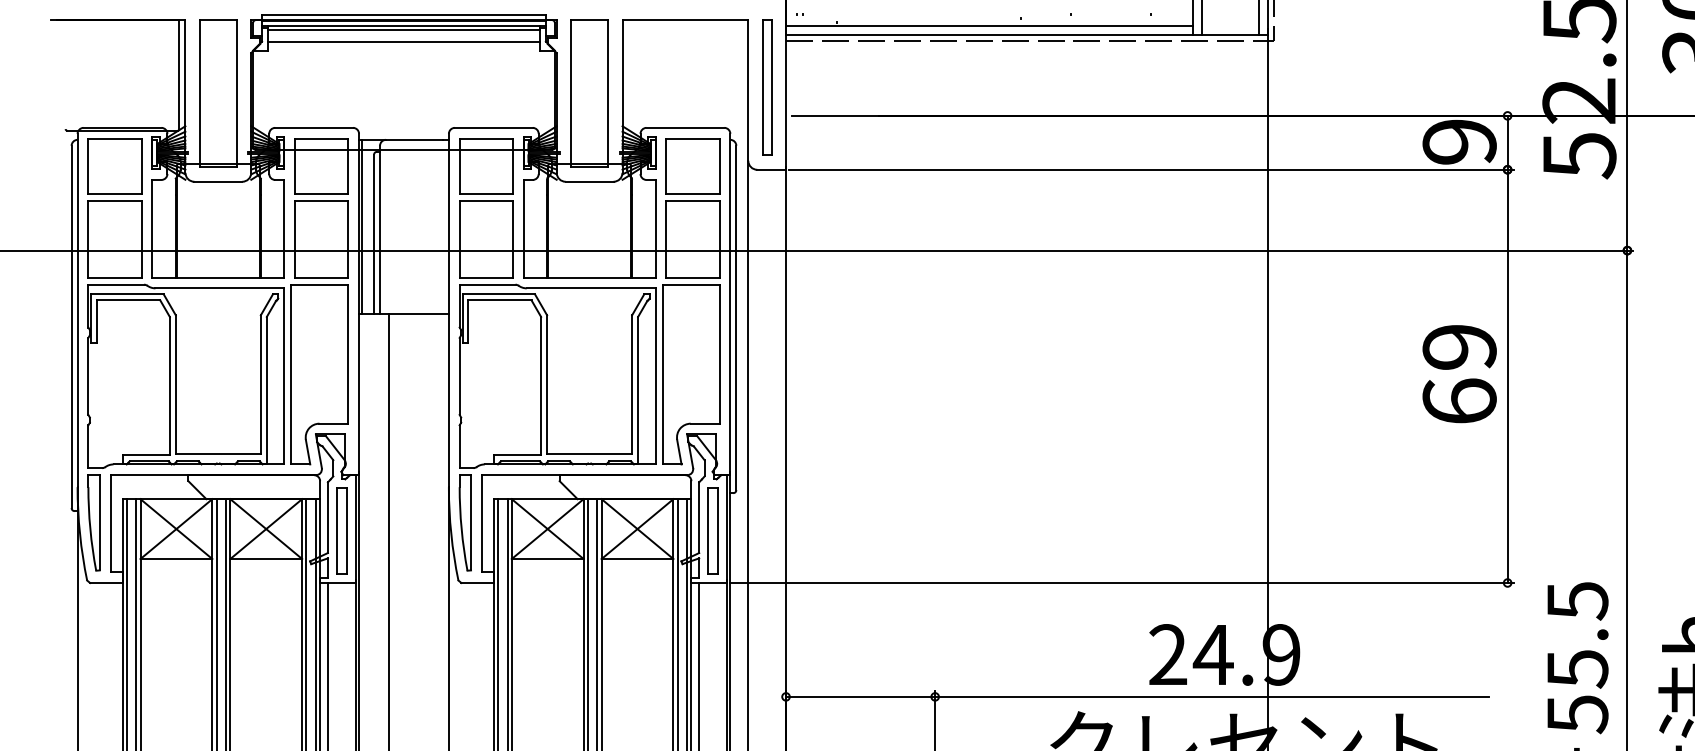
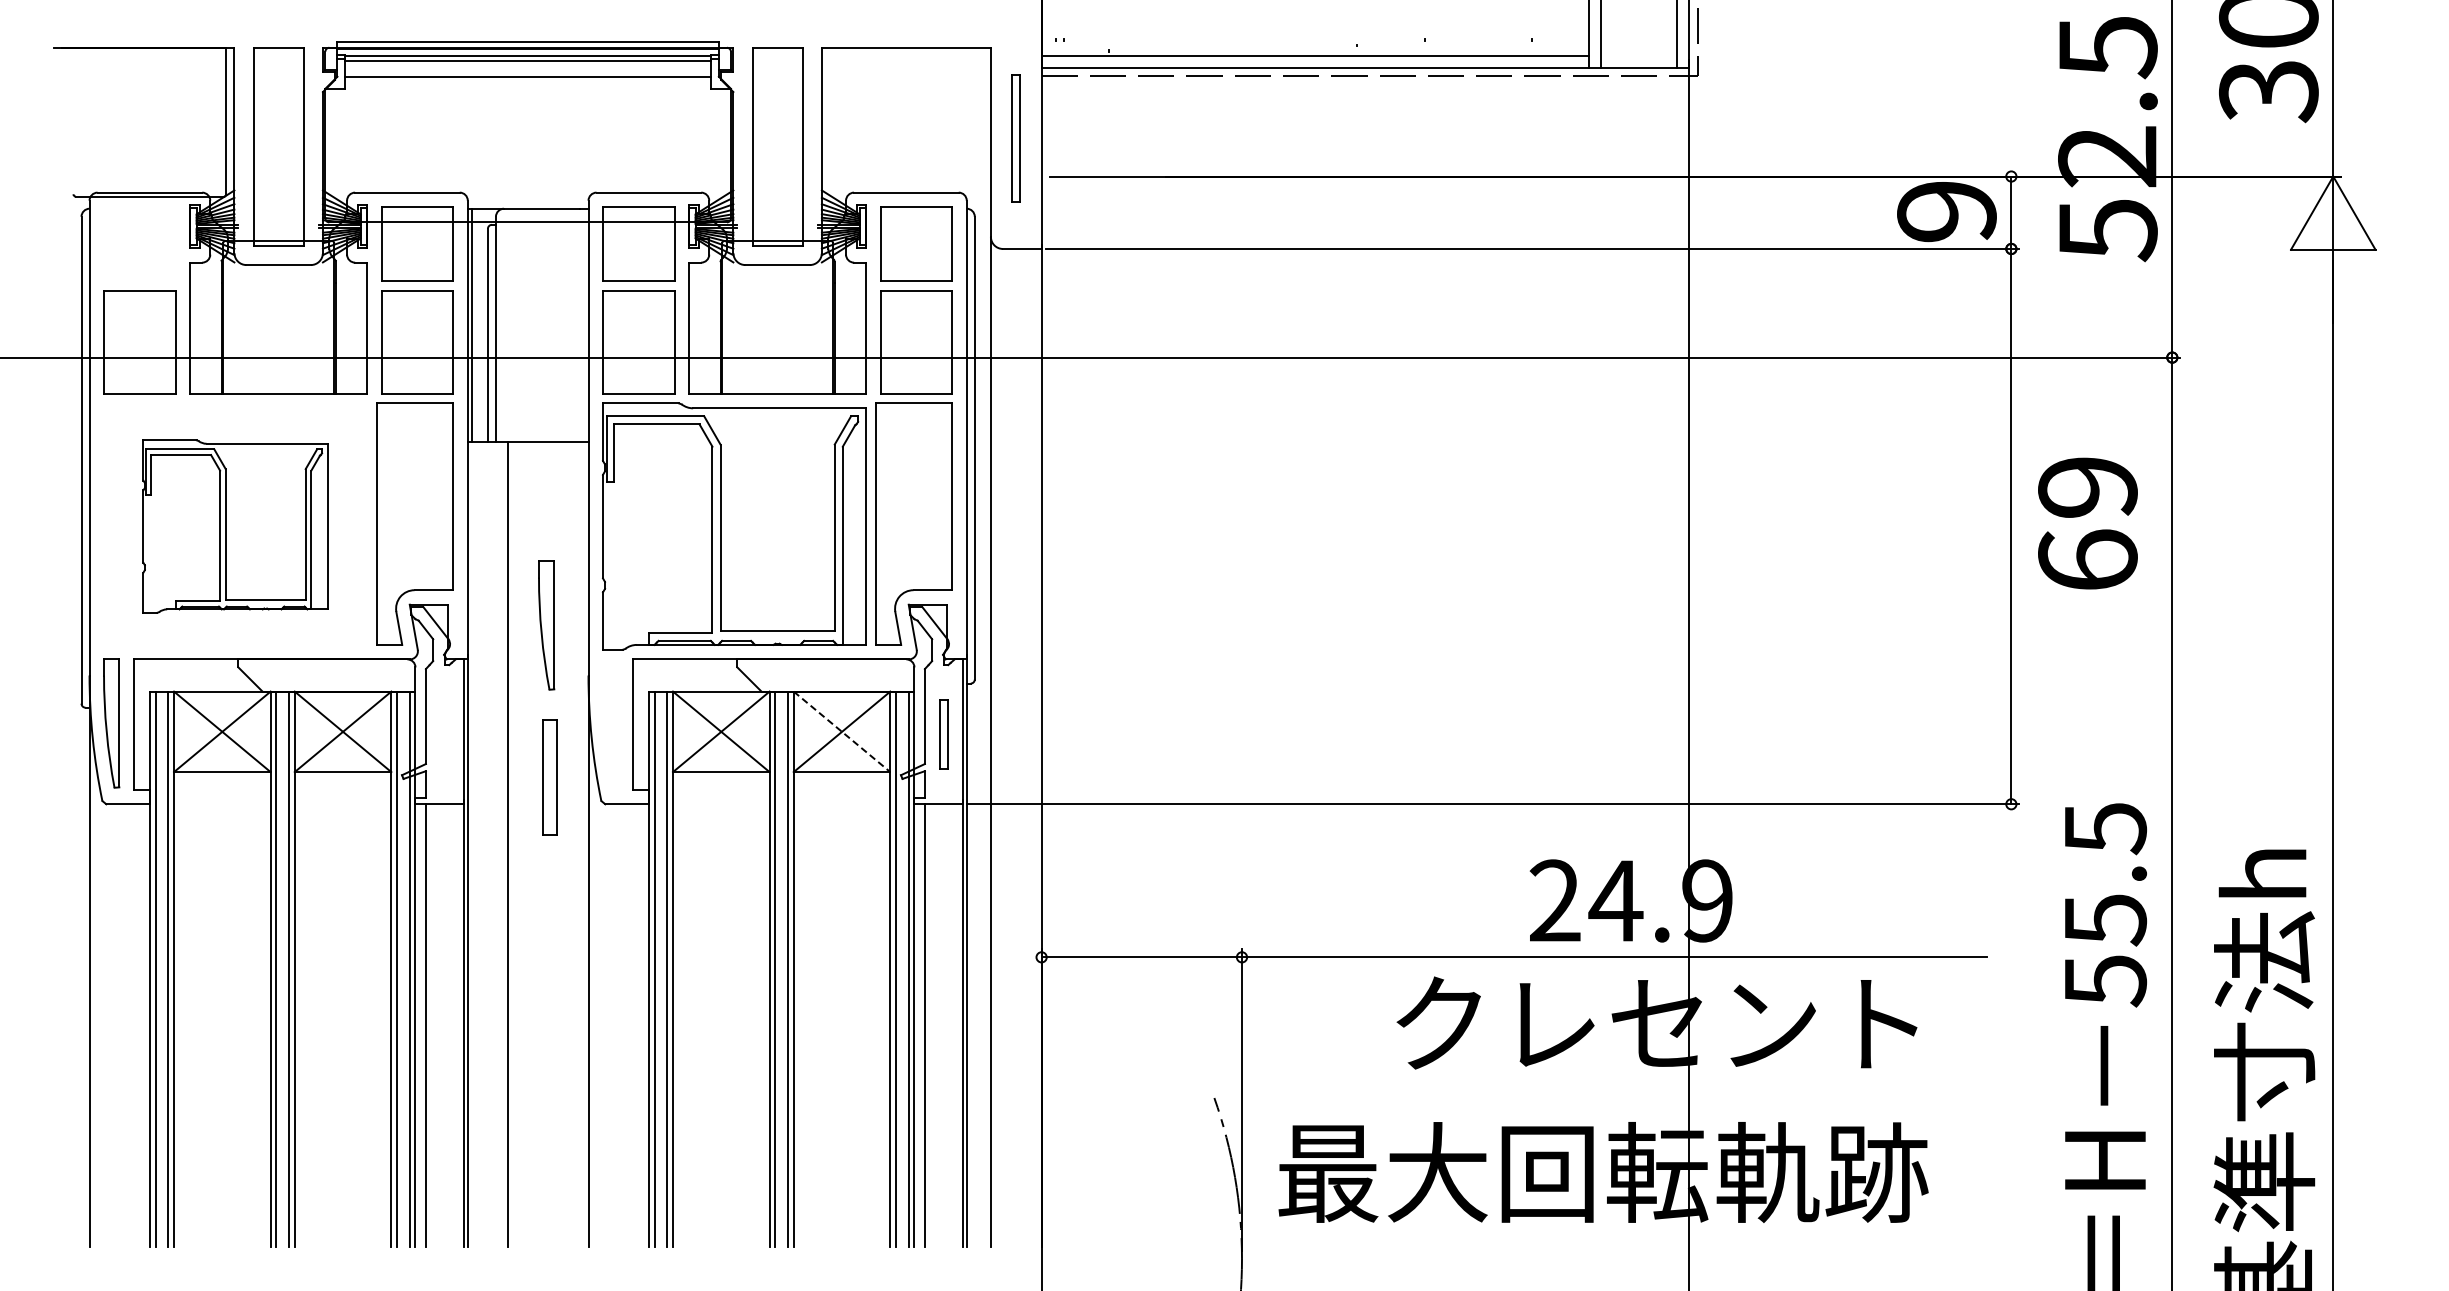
part: (766, 87) -> (1015, 138), size x0.7
part: (114, 165) -> (139, 243), removed
text: (1459, 374) -> (2087, 523), moved
part: (186, 376) -> (235, 526), size x0.7
part: (465, 522) -> (546, 625), moved
line: (637, 528) -> (842, 731), solid -> dashed
part: (341, 531) -> (549, 777), moved
part: (713, 531) -> (943, 734), size x0.6

